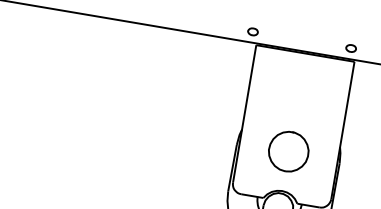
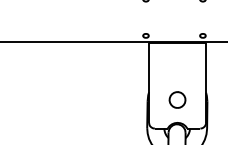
part: (288, 150) -> (177, 99), size x0.7

